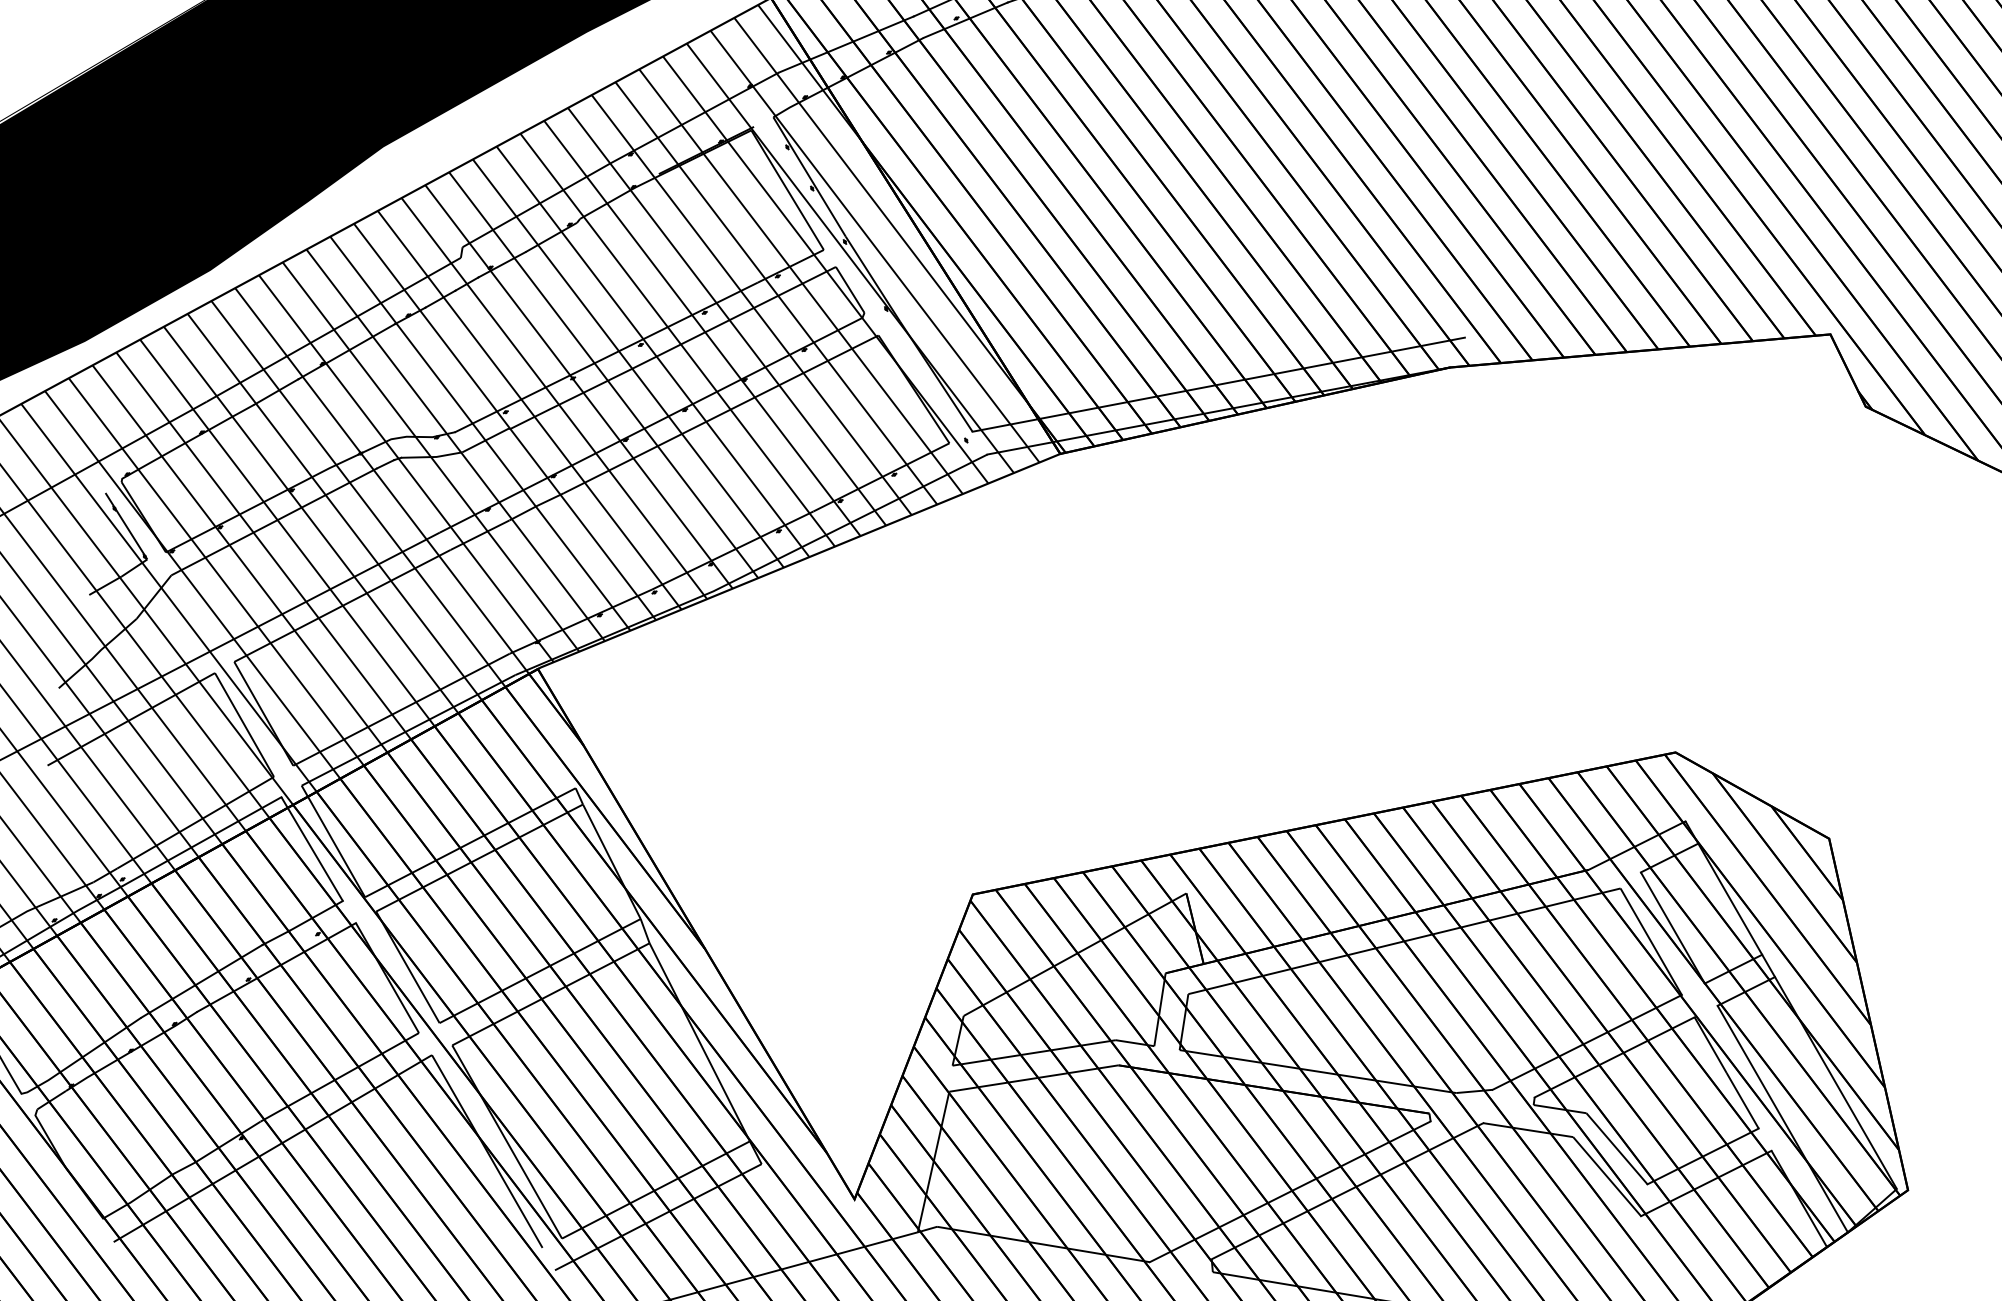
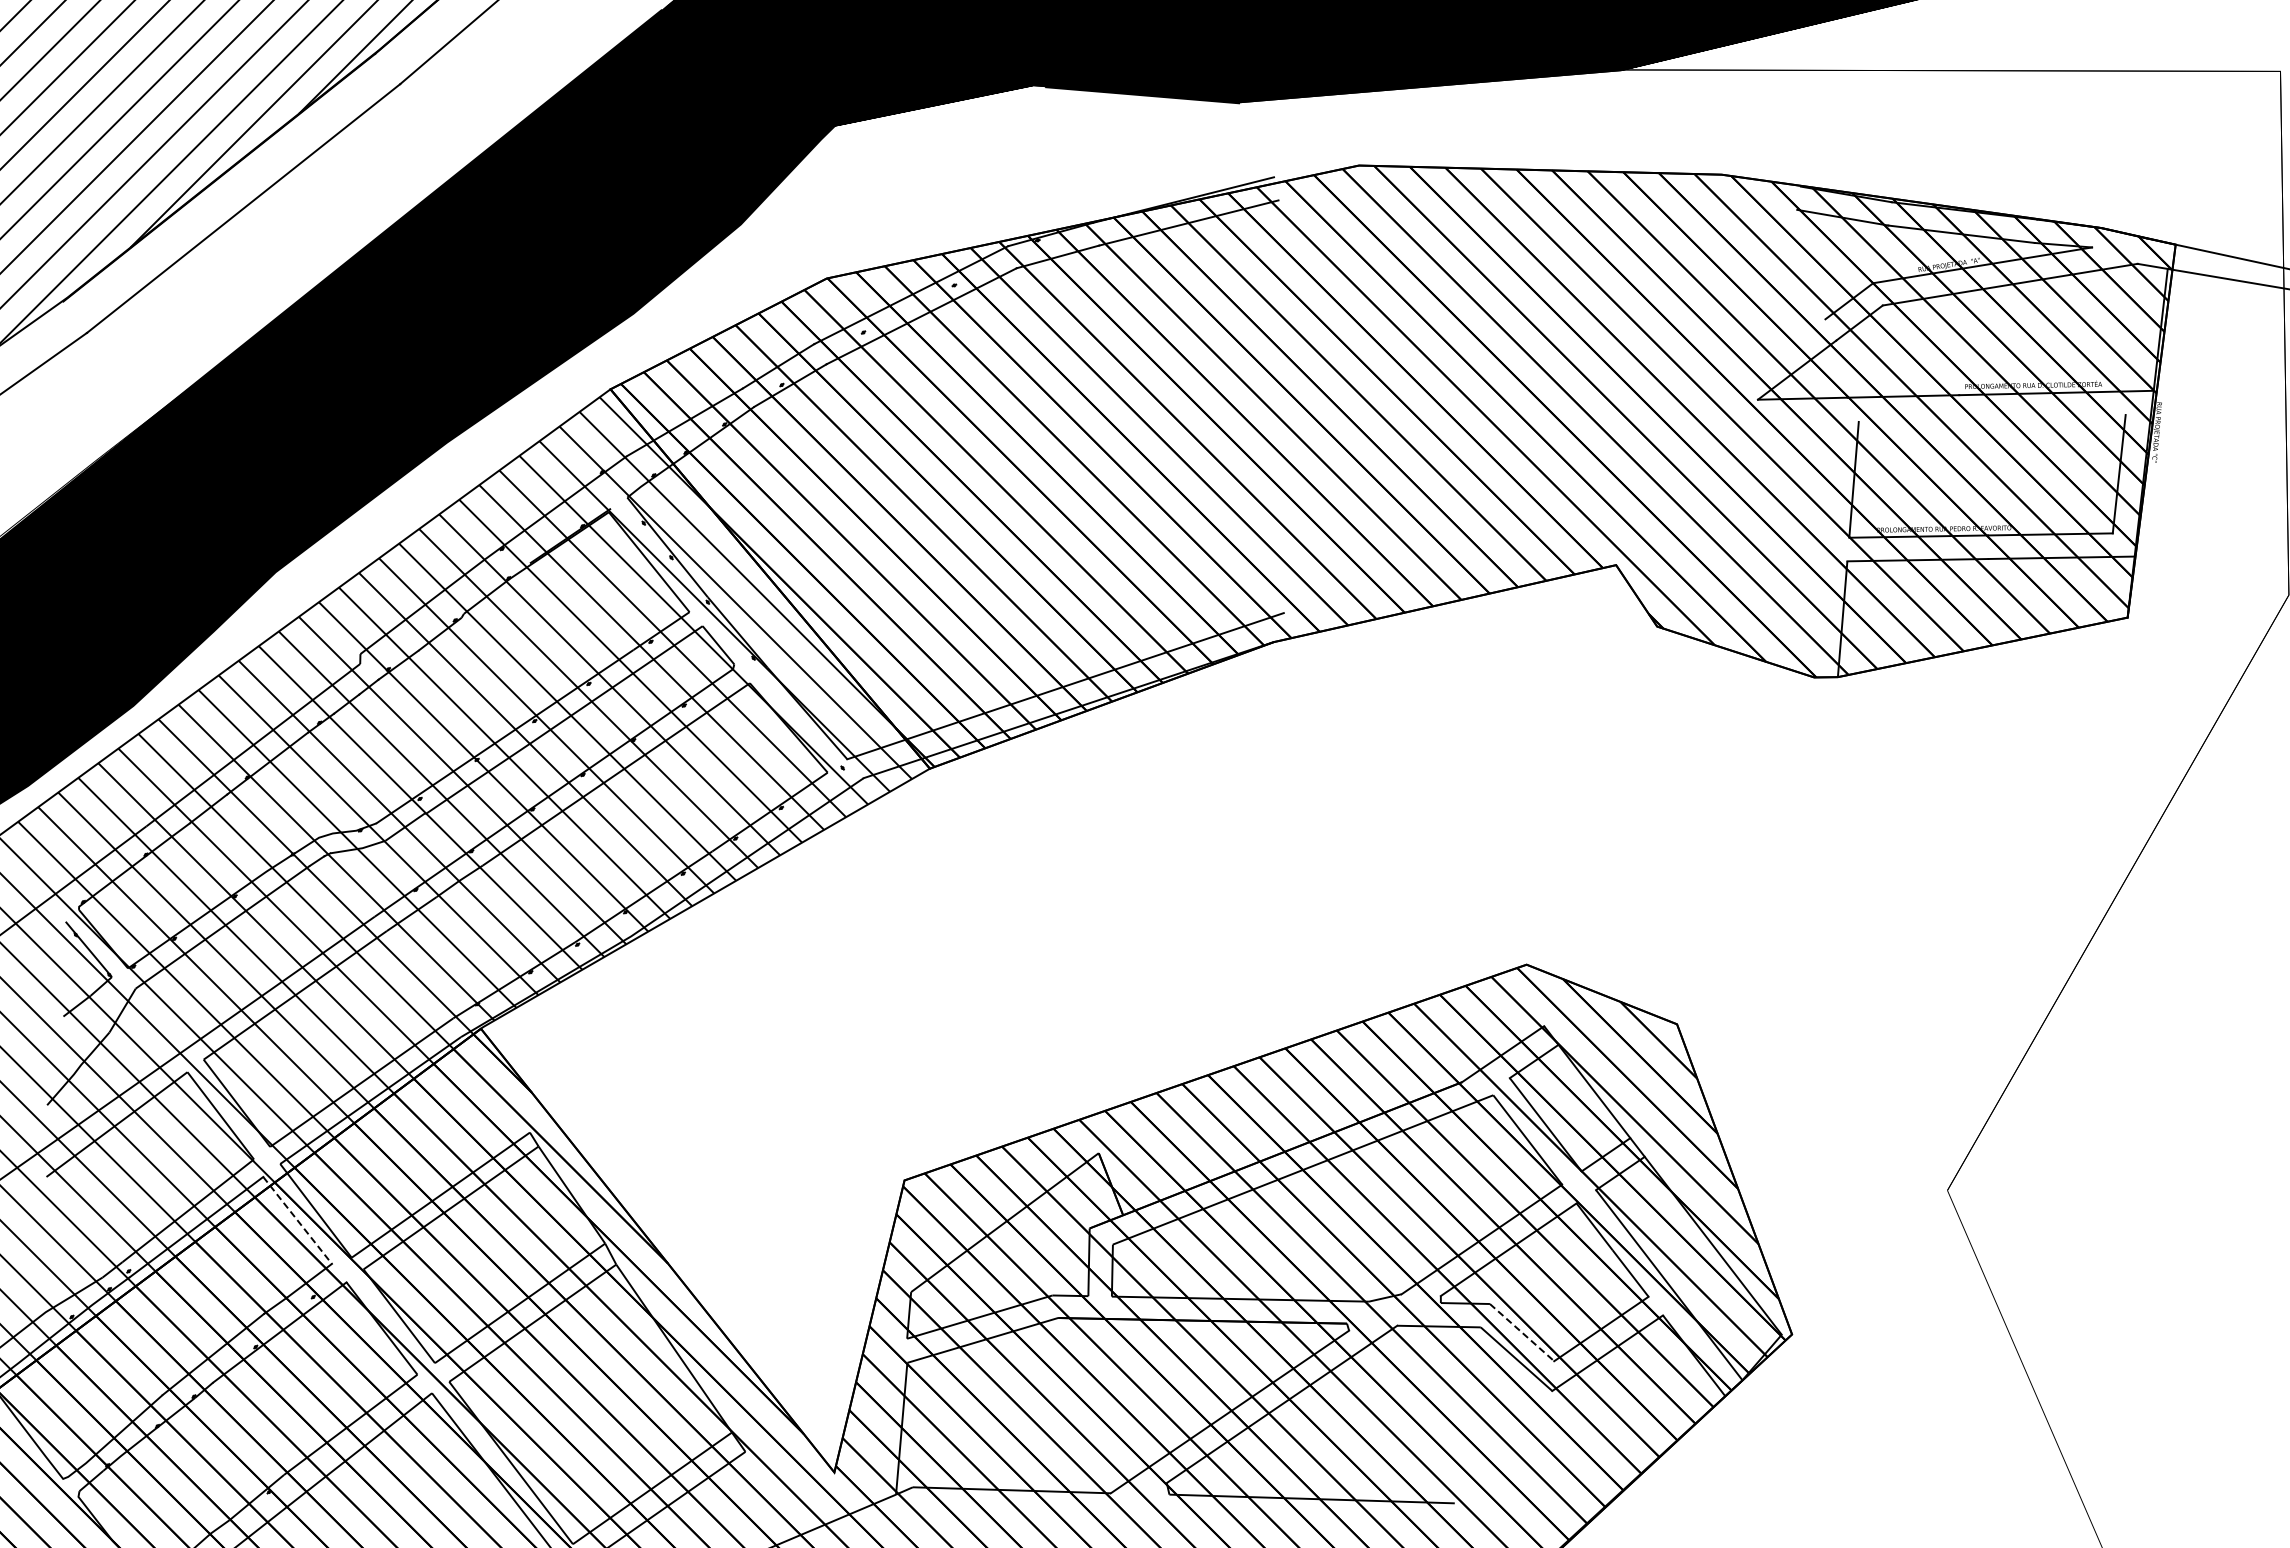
line: (312, 849) -> (297, 1220), solid -> dashed
line: (1617, 1148) -> (1522, 1332), solid -> dashed

